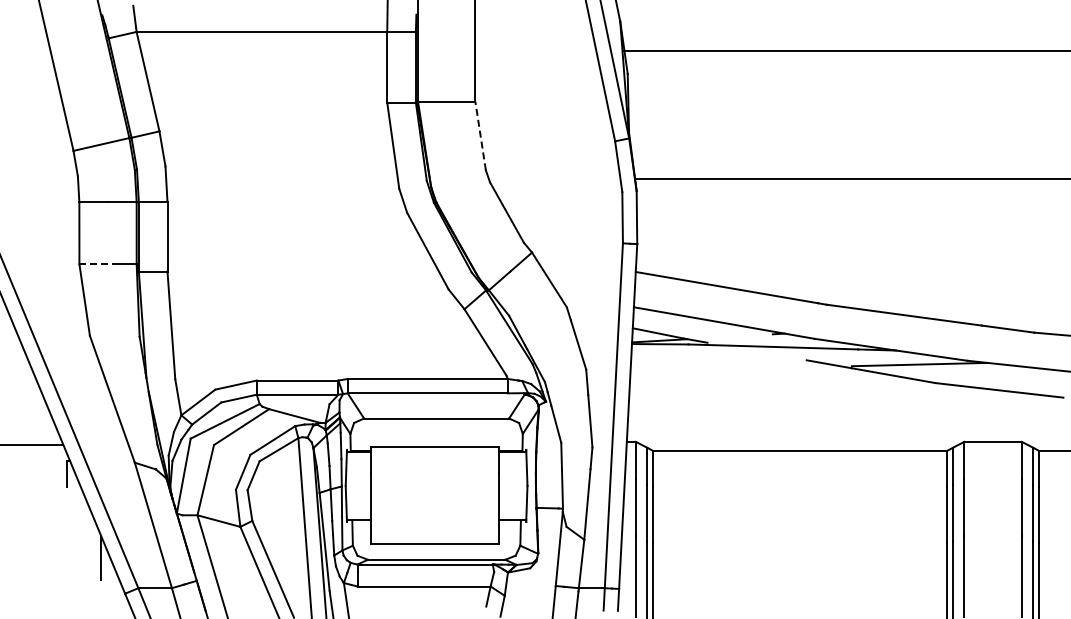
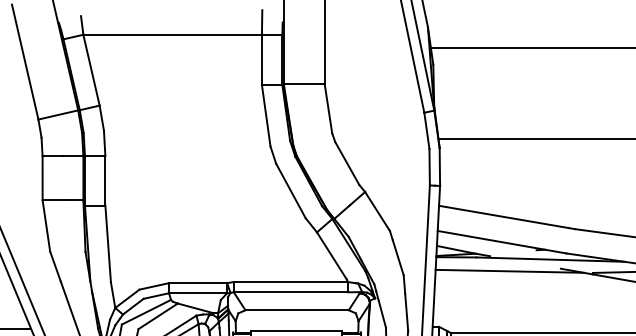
line: (480, 135) -> (328, 108), dashed -> solid
line: (99, 264) -> (56, 200), dashed -> solid
line: (734, 363) -> (509, 271), added

